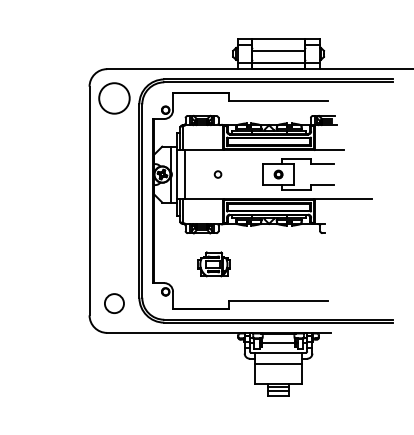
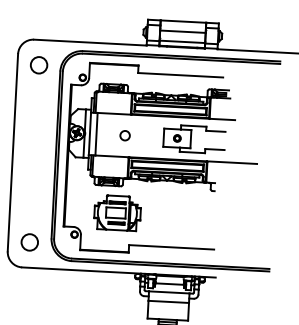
circle: (113, 98) -> (38, 65), size x0.62
circle: (217, 174) -> (124, 135), size x1.67
part: (213, 264) -> (117, 213), size x1.67

